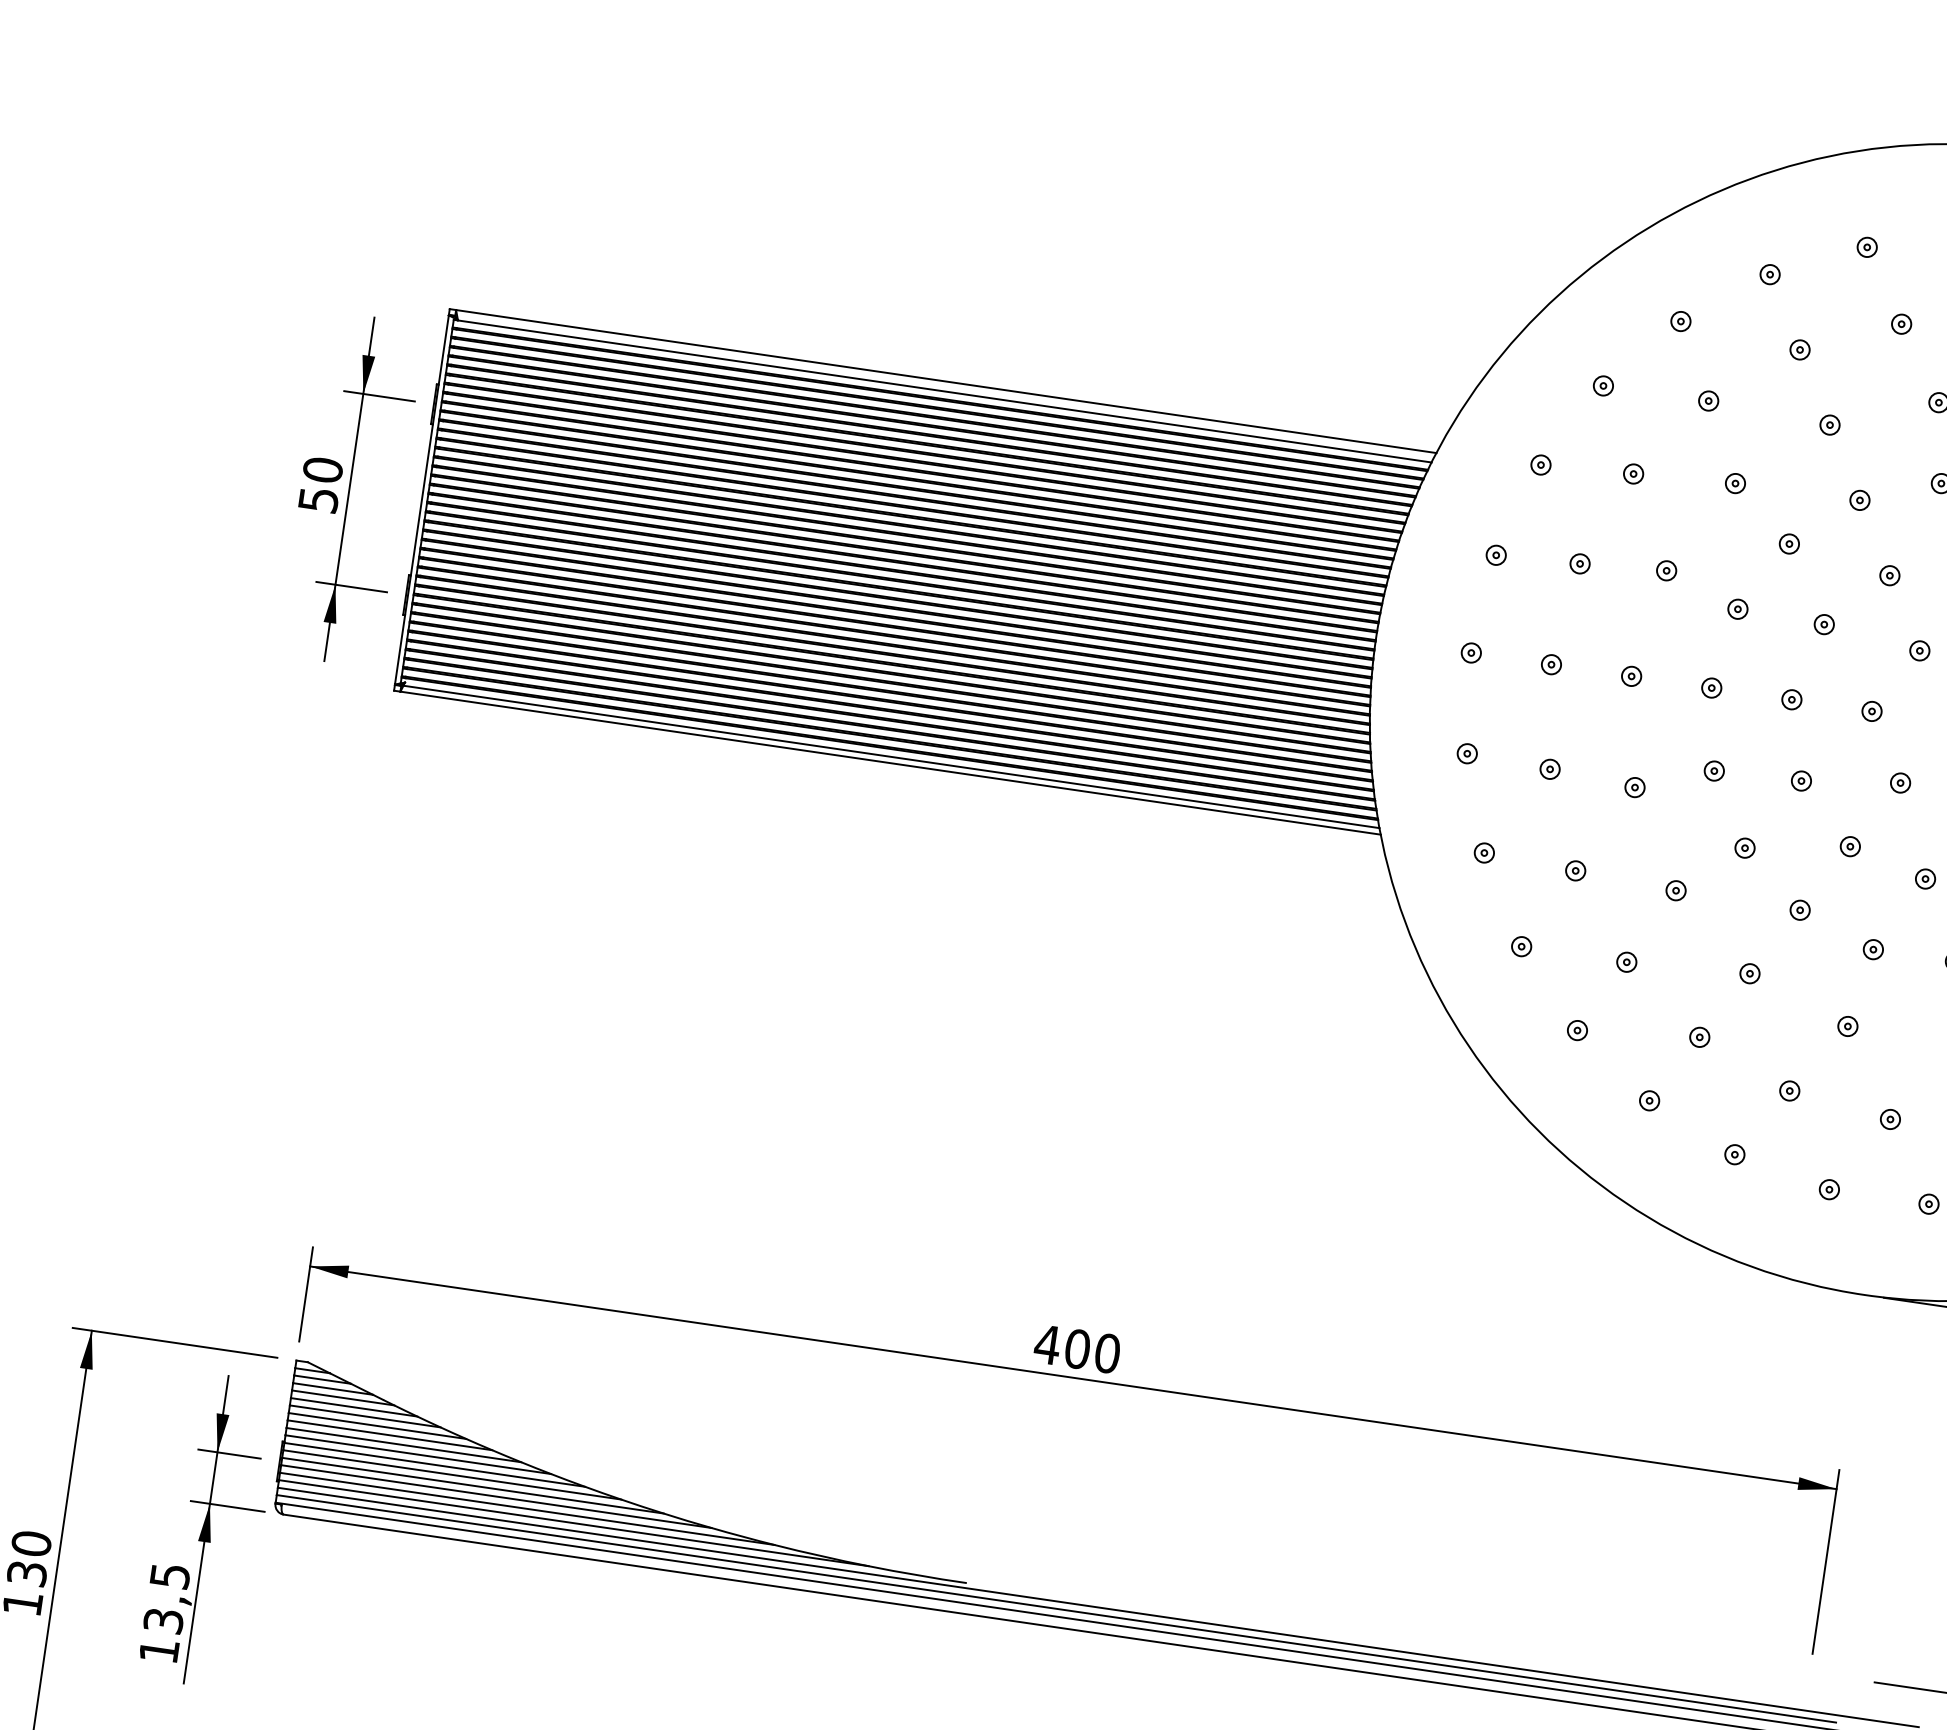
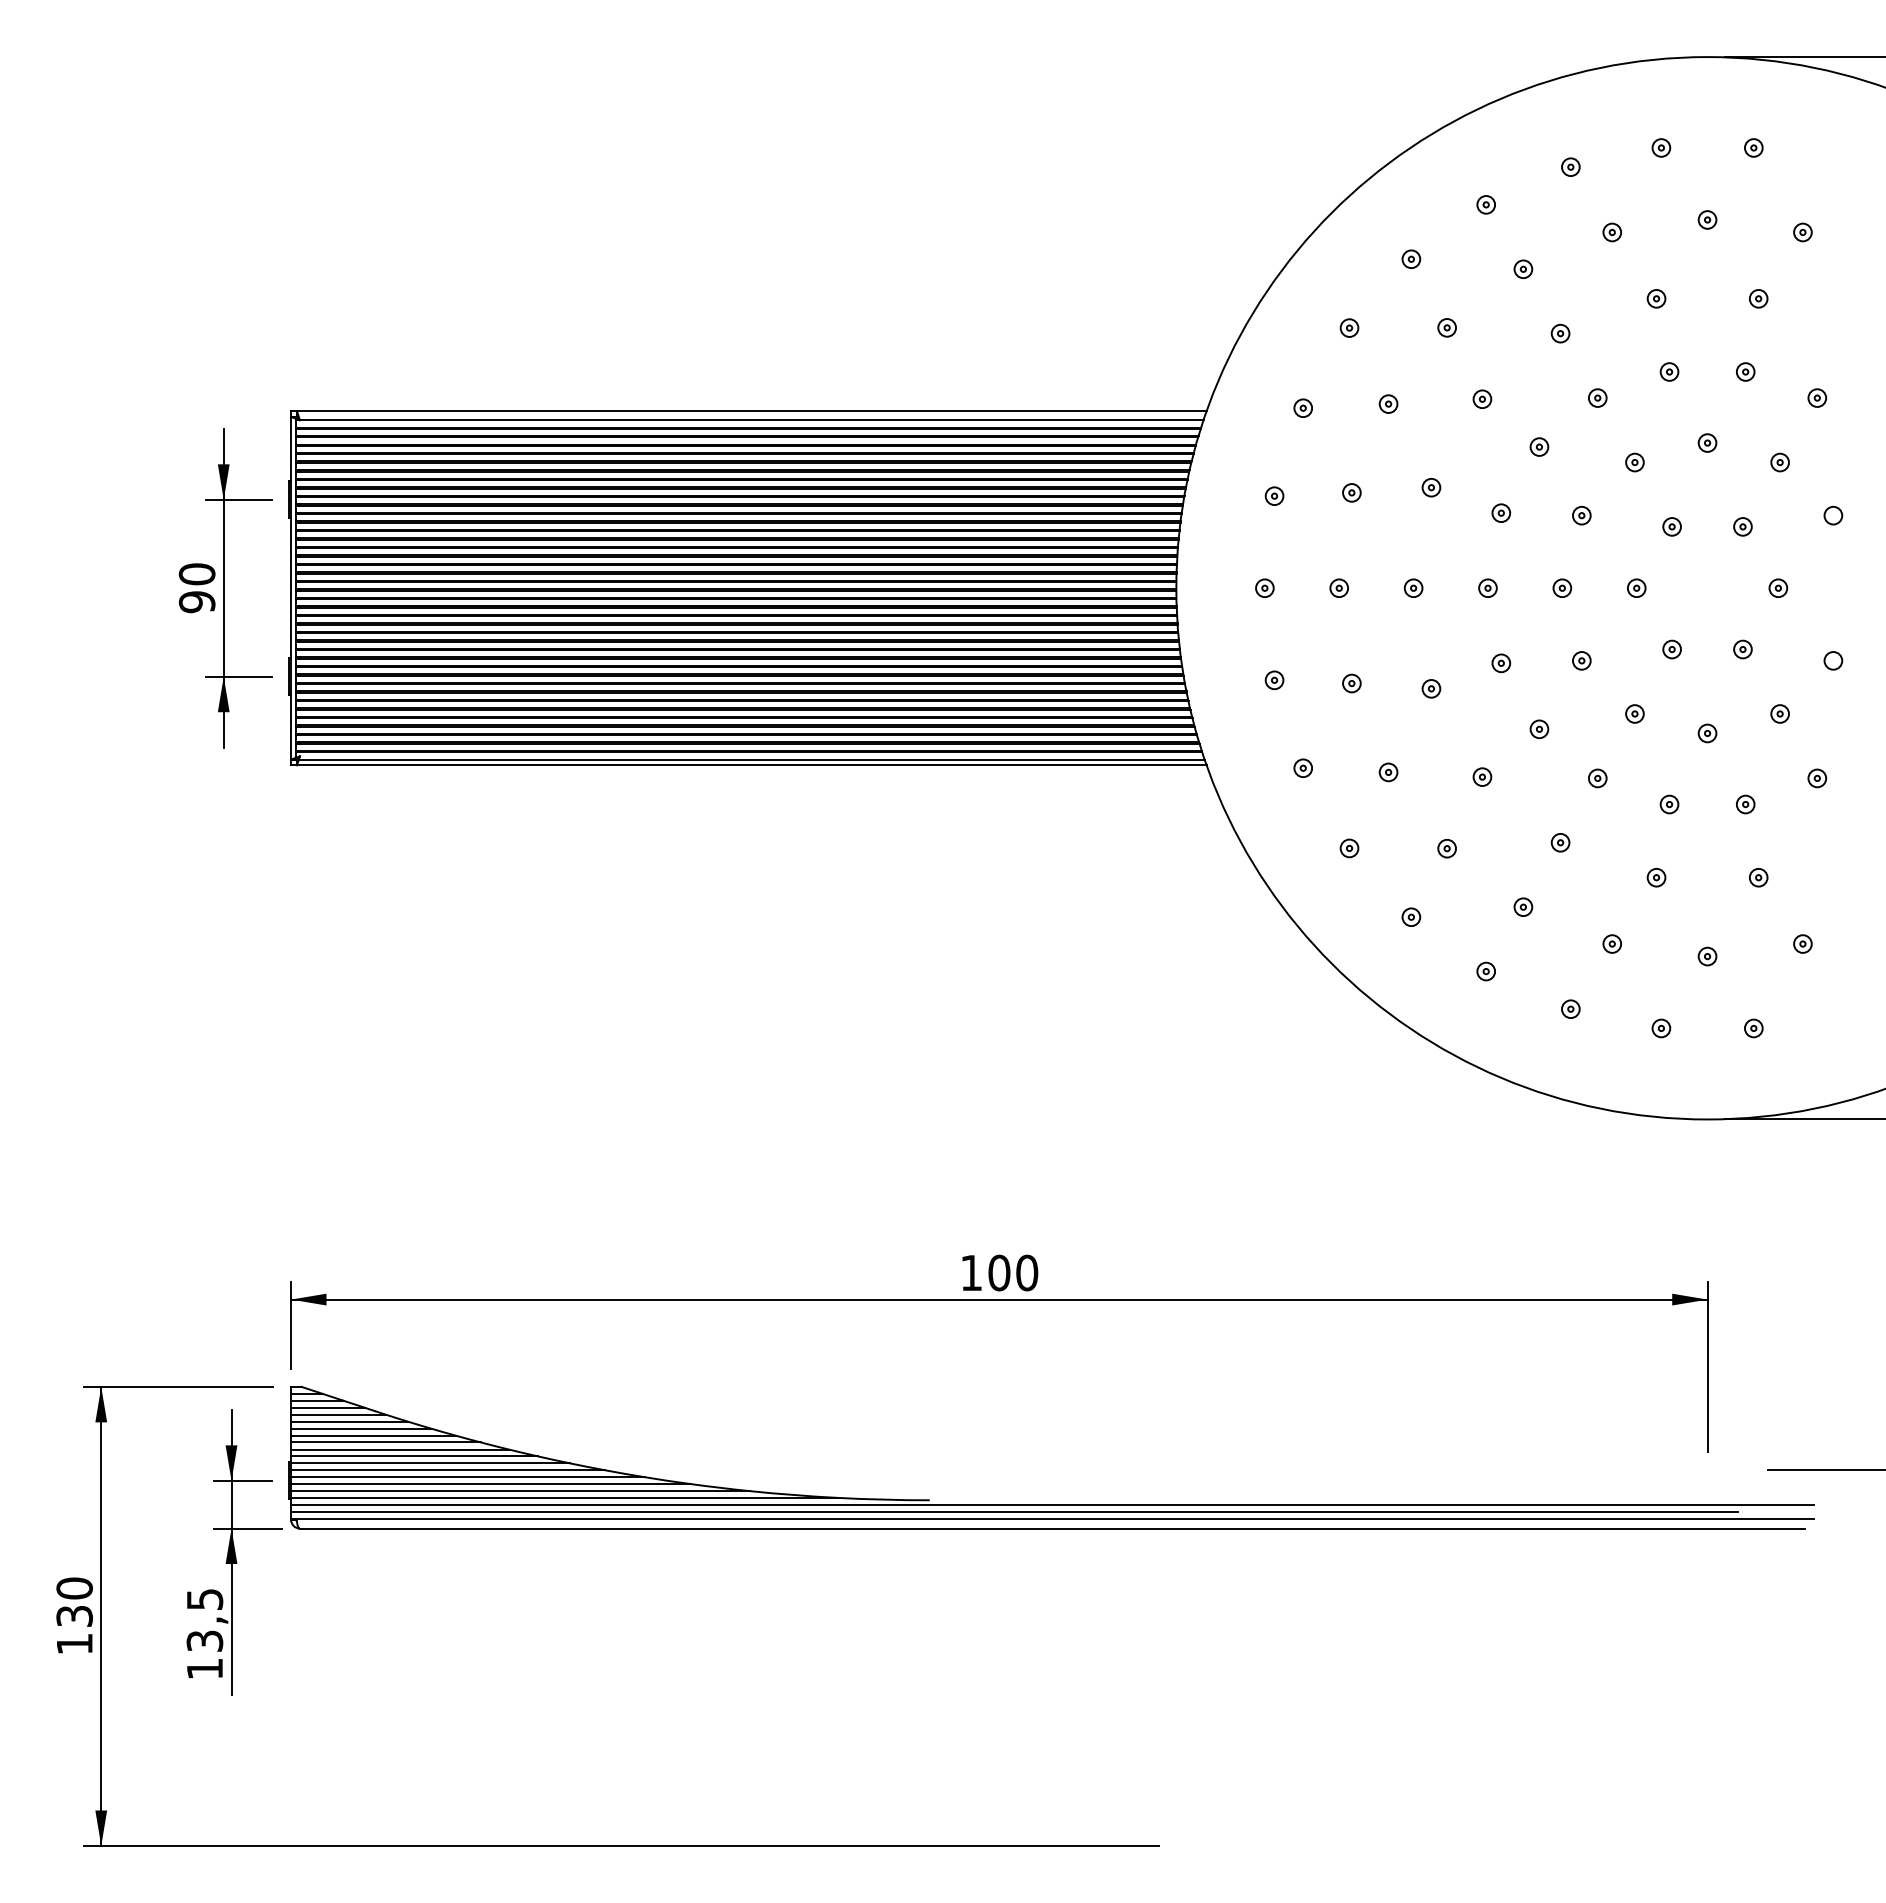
text: (317, 500) -> (196, 602), 50 -> 90
text: (1047, 1344) -> (971, 1272), 400 -> 100

